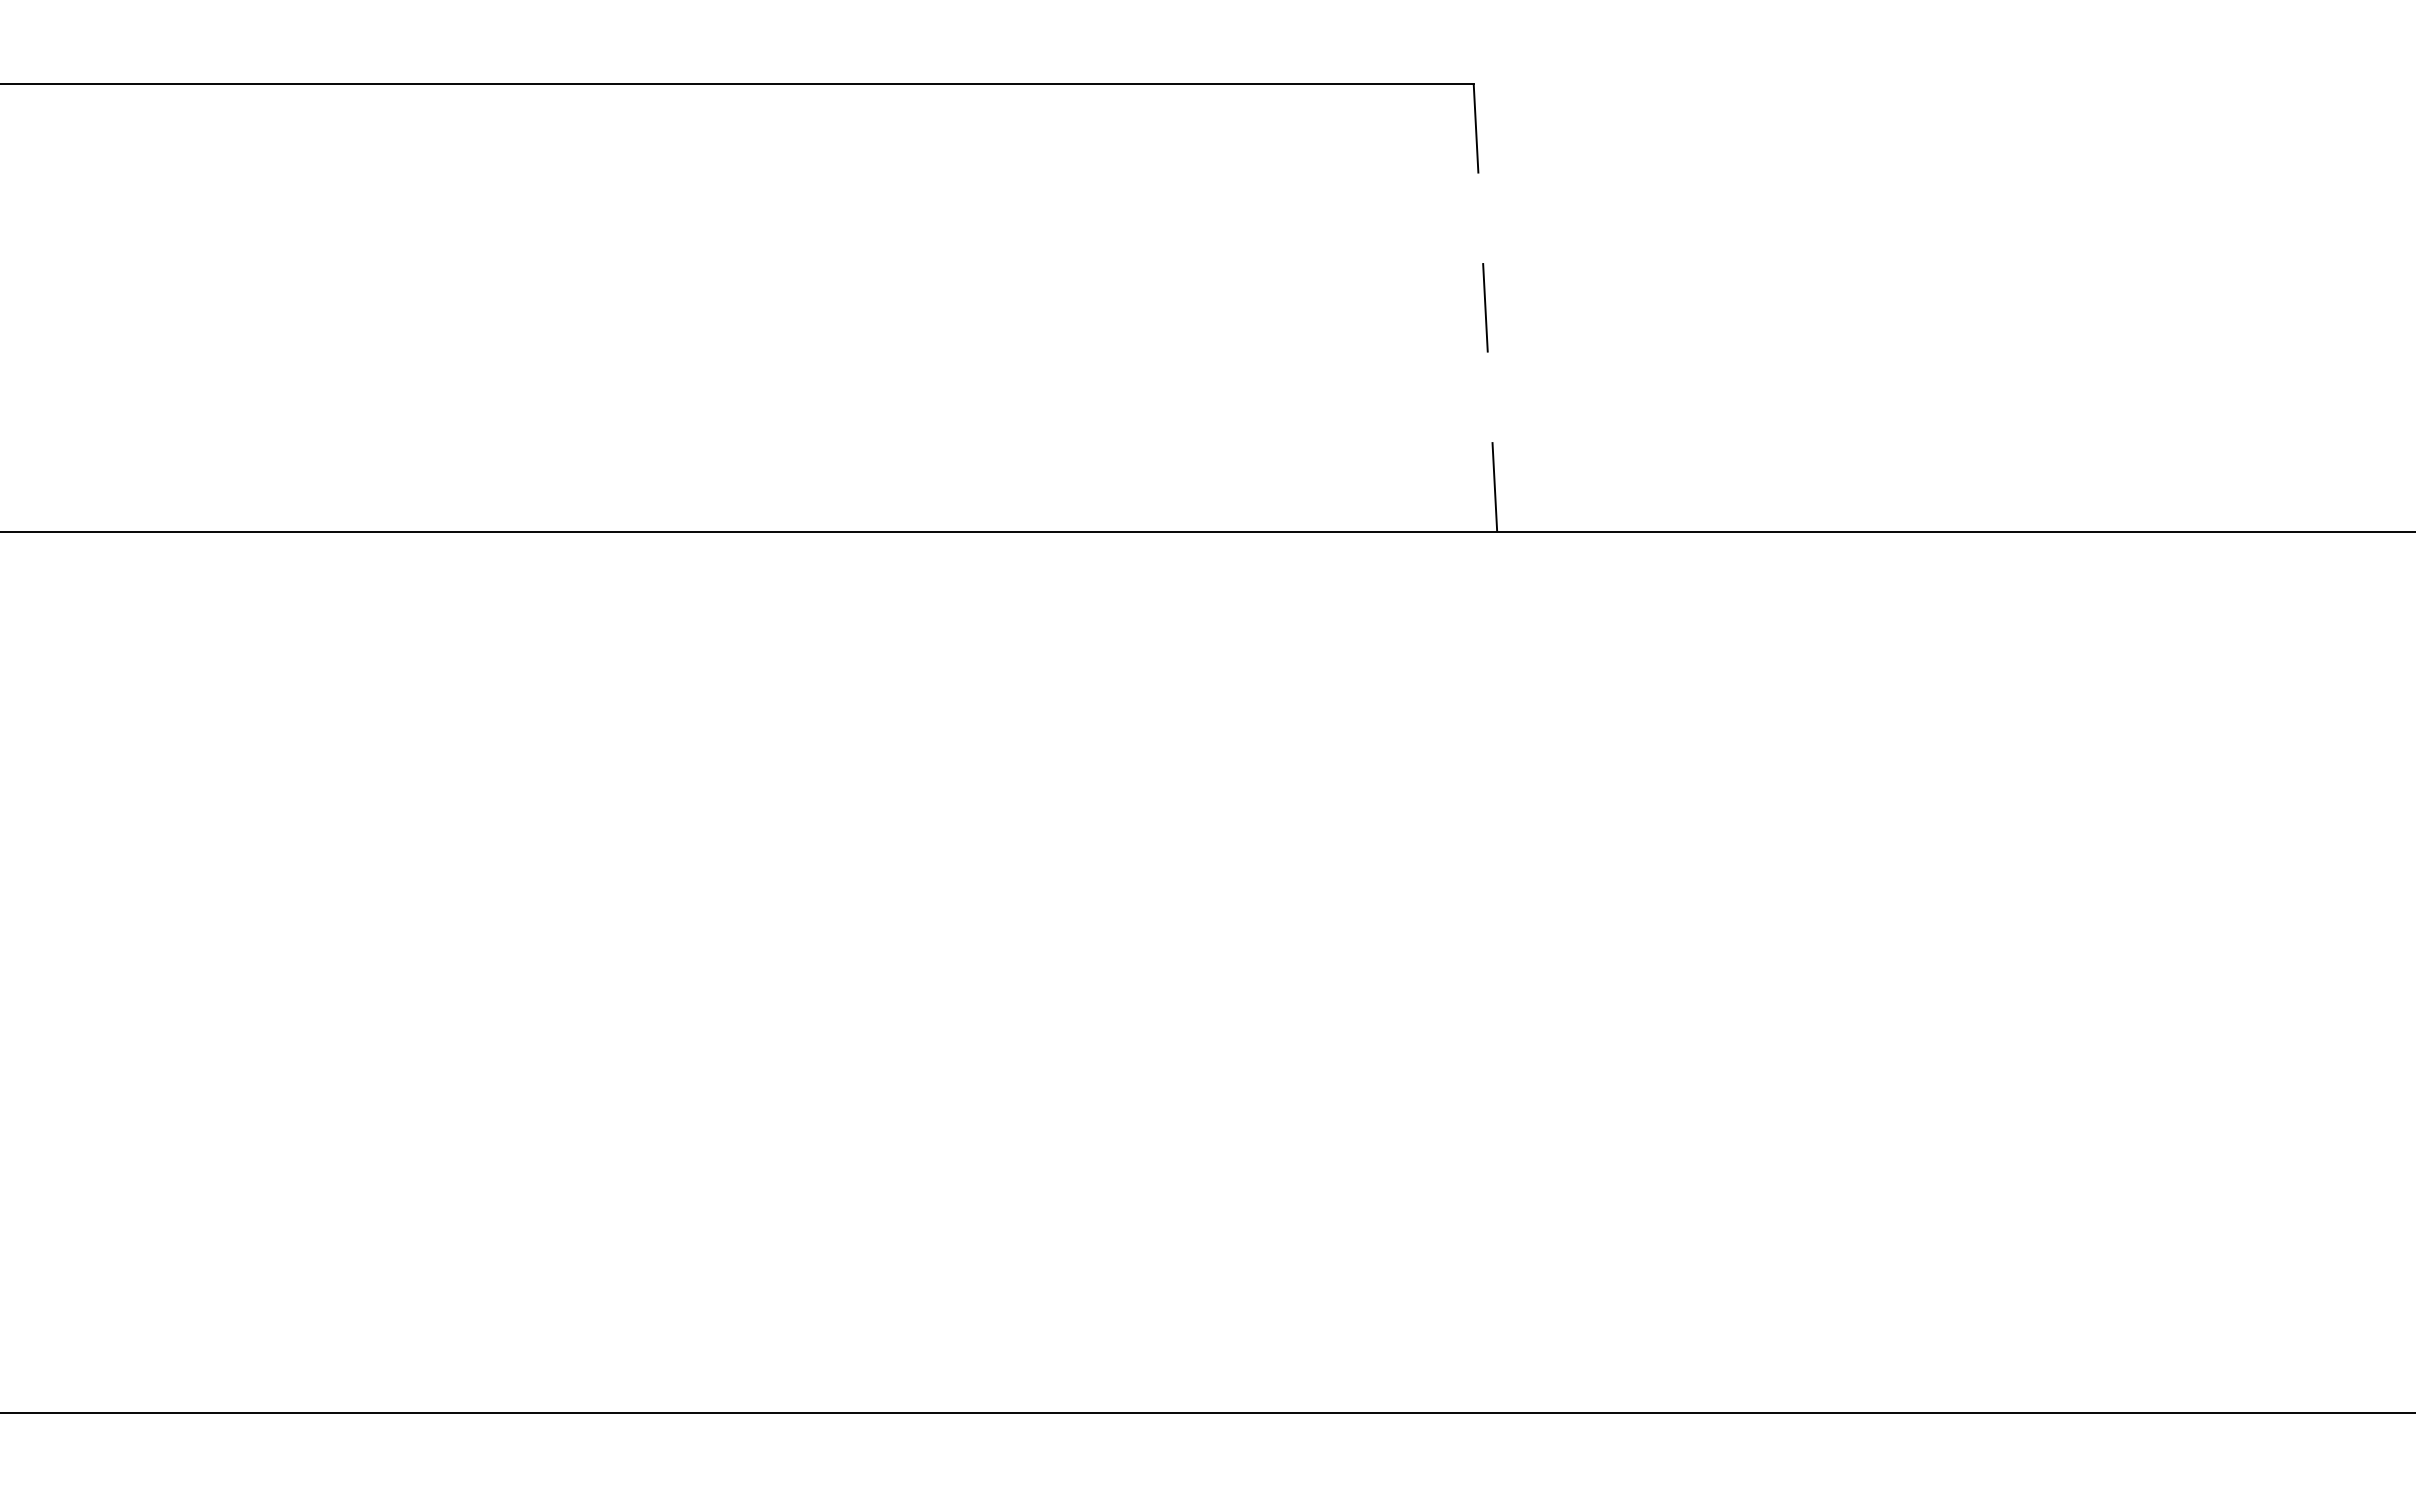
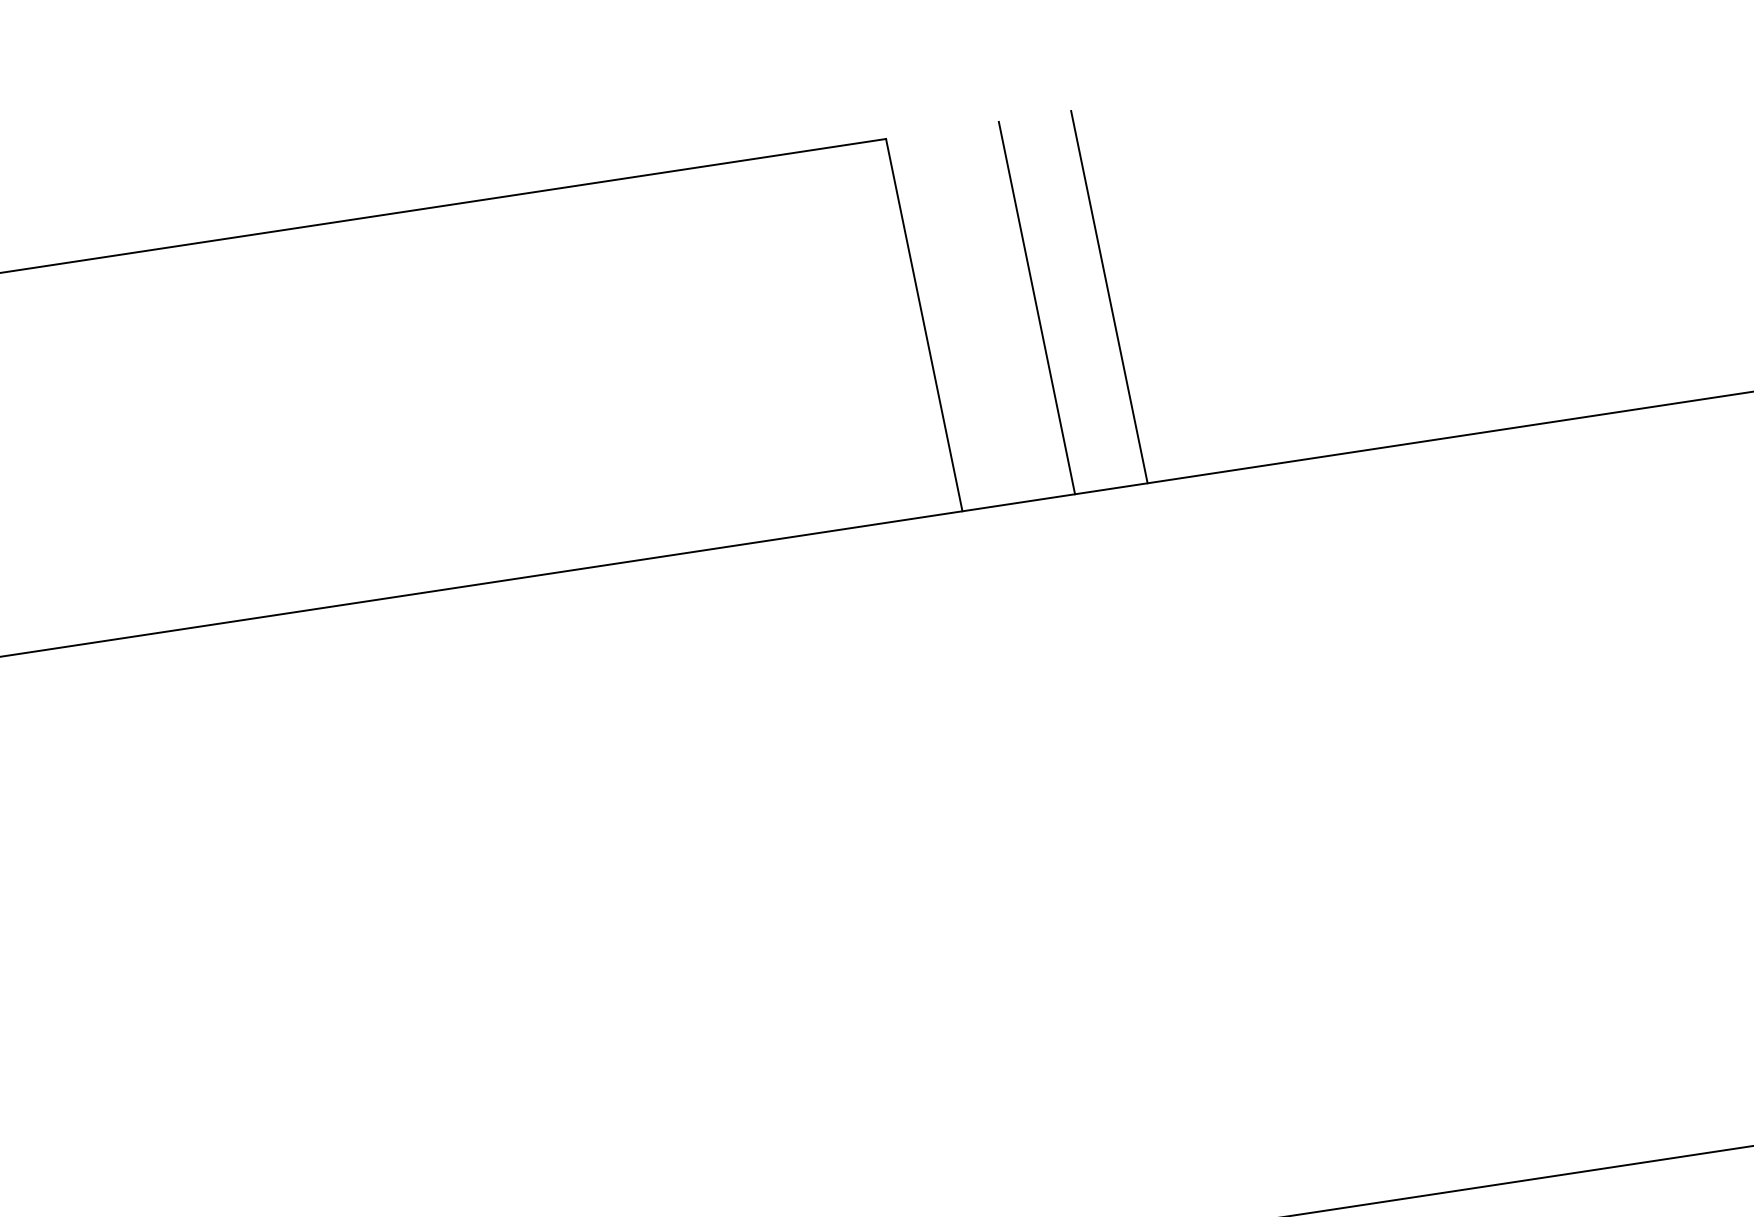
line: (1485, 308) -> (924, 325), dashed -> solid
line: (1619, 308) -> (1036, 308), added
line: (1706, 308) -> (1109, 297), added

